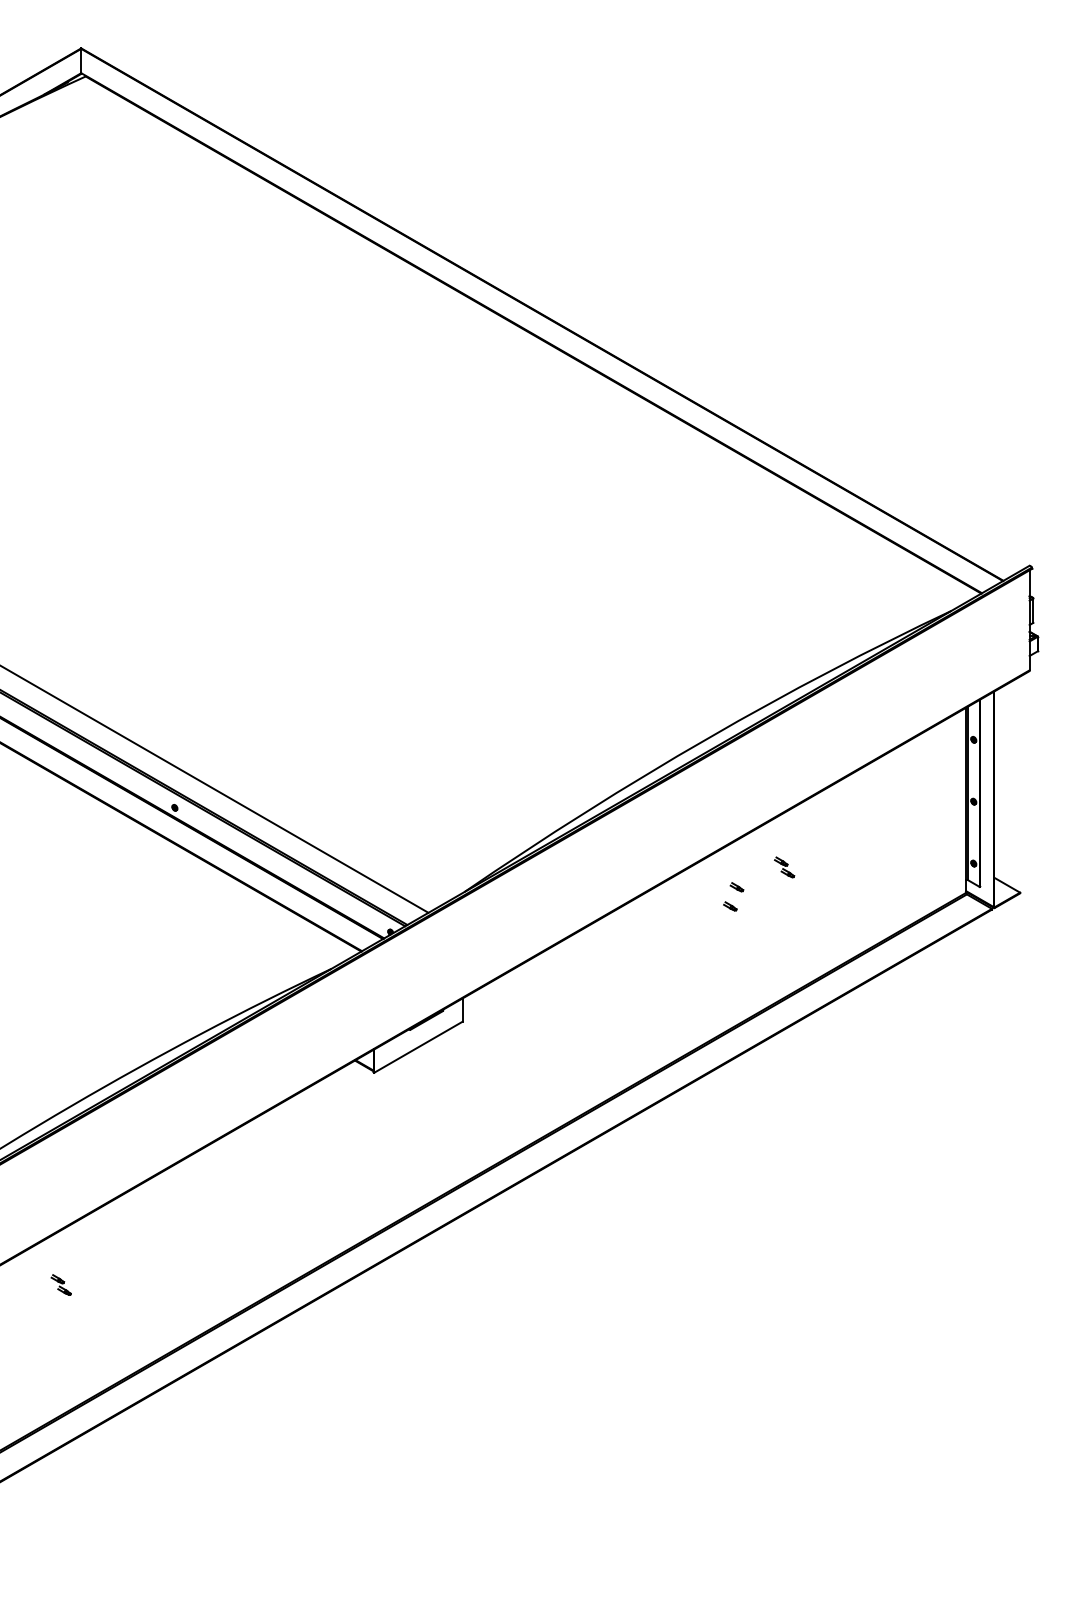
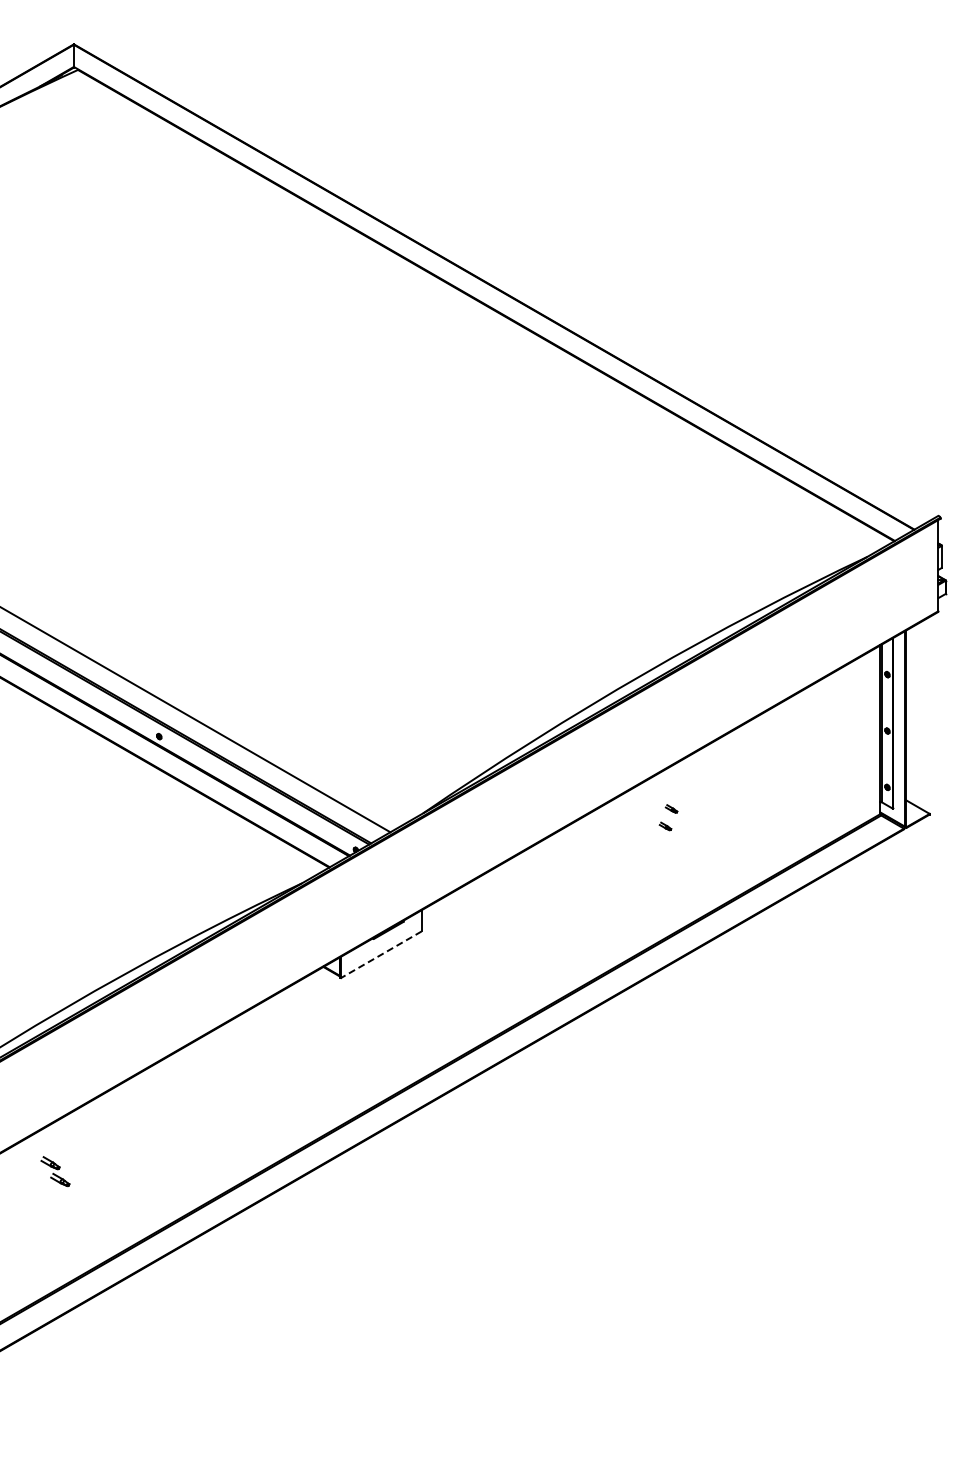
part: (784, 867) -> (714, 790), removed
line: (418, 1046) -> (381, 954), solid -> dashed
part: (61, 1284) -> (55, 1171), size x1.6

